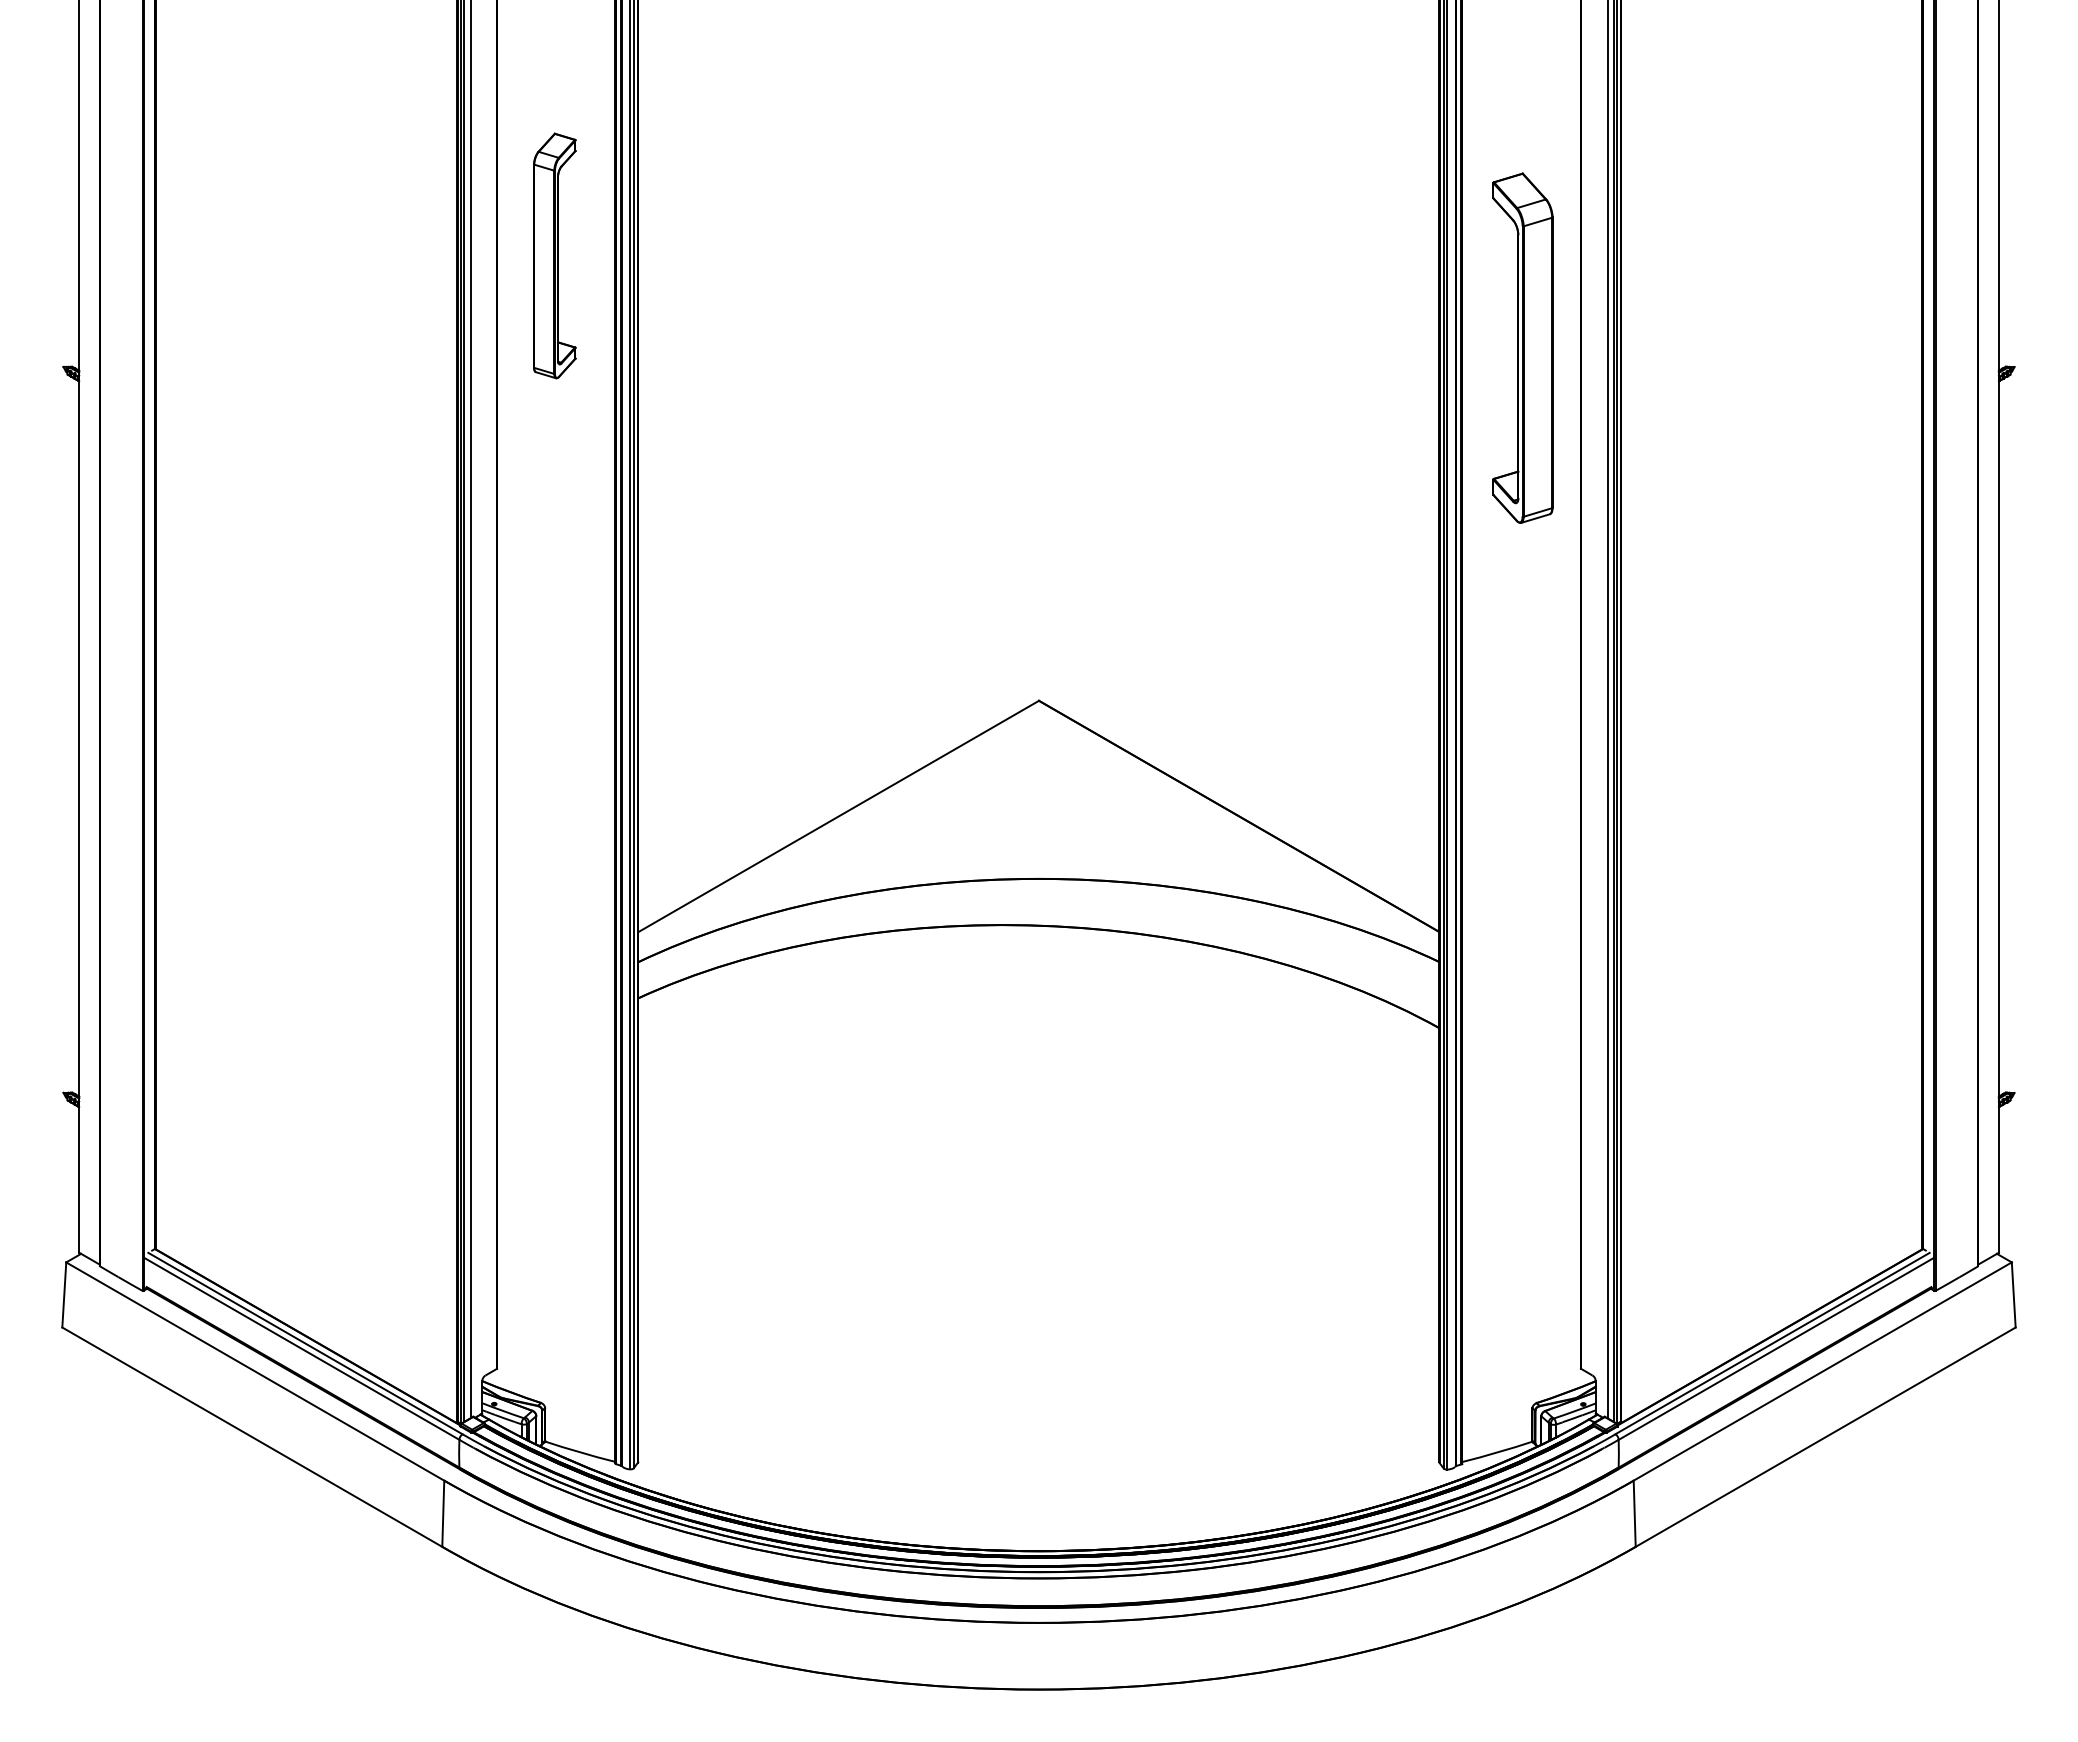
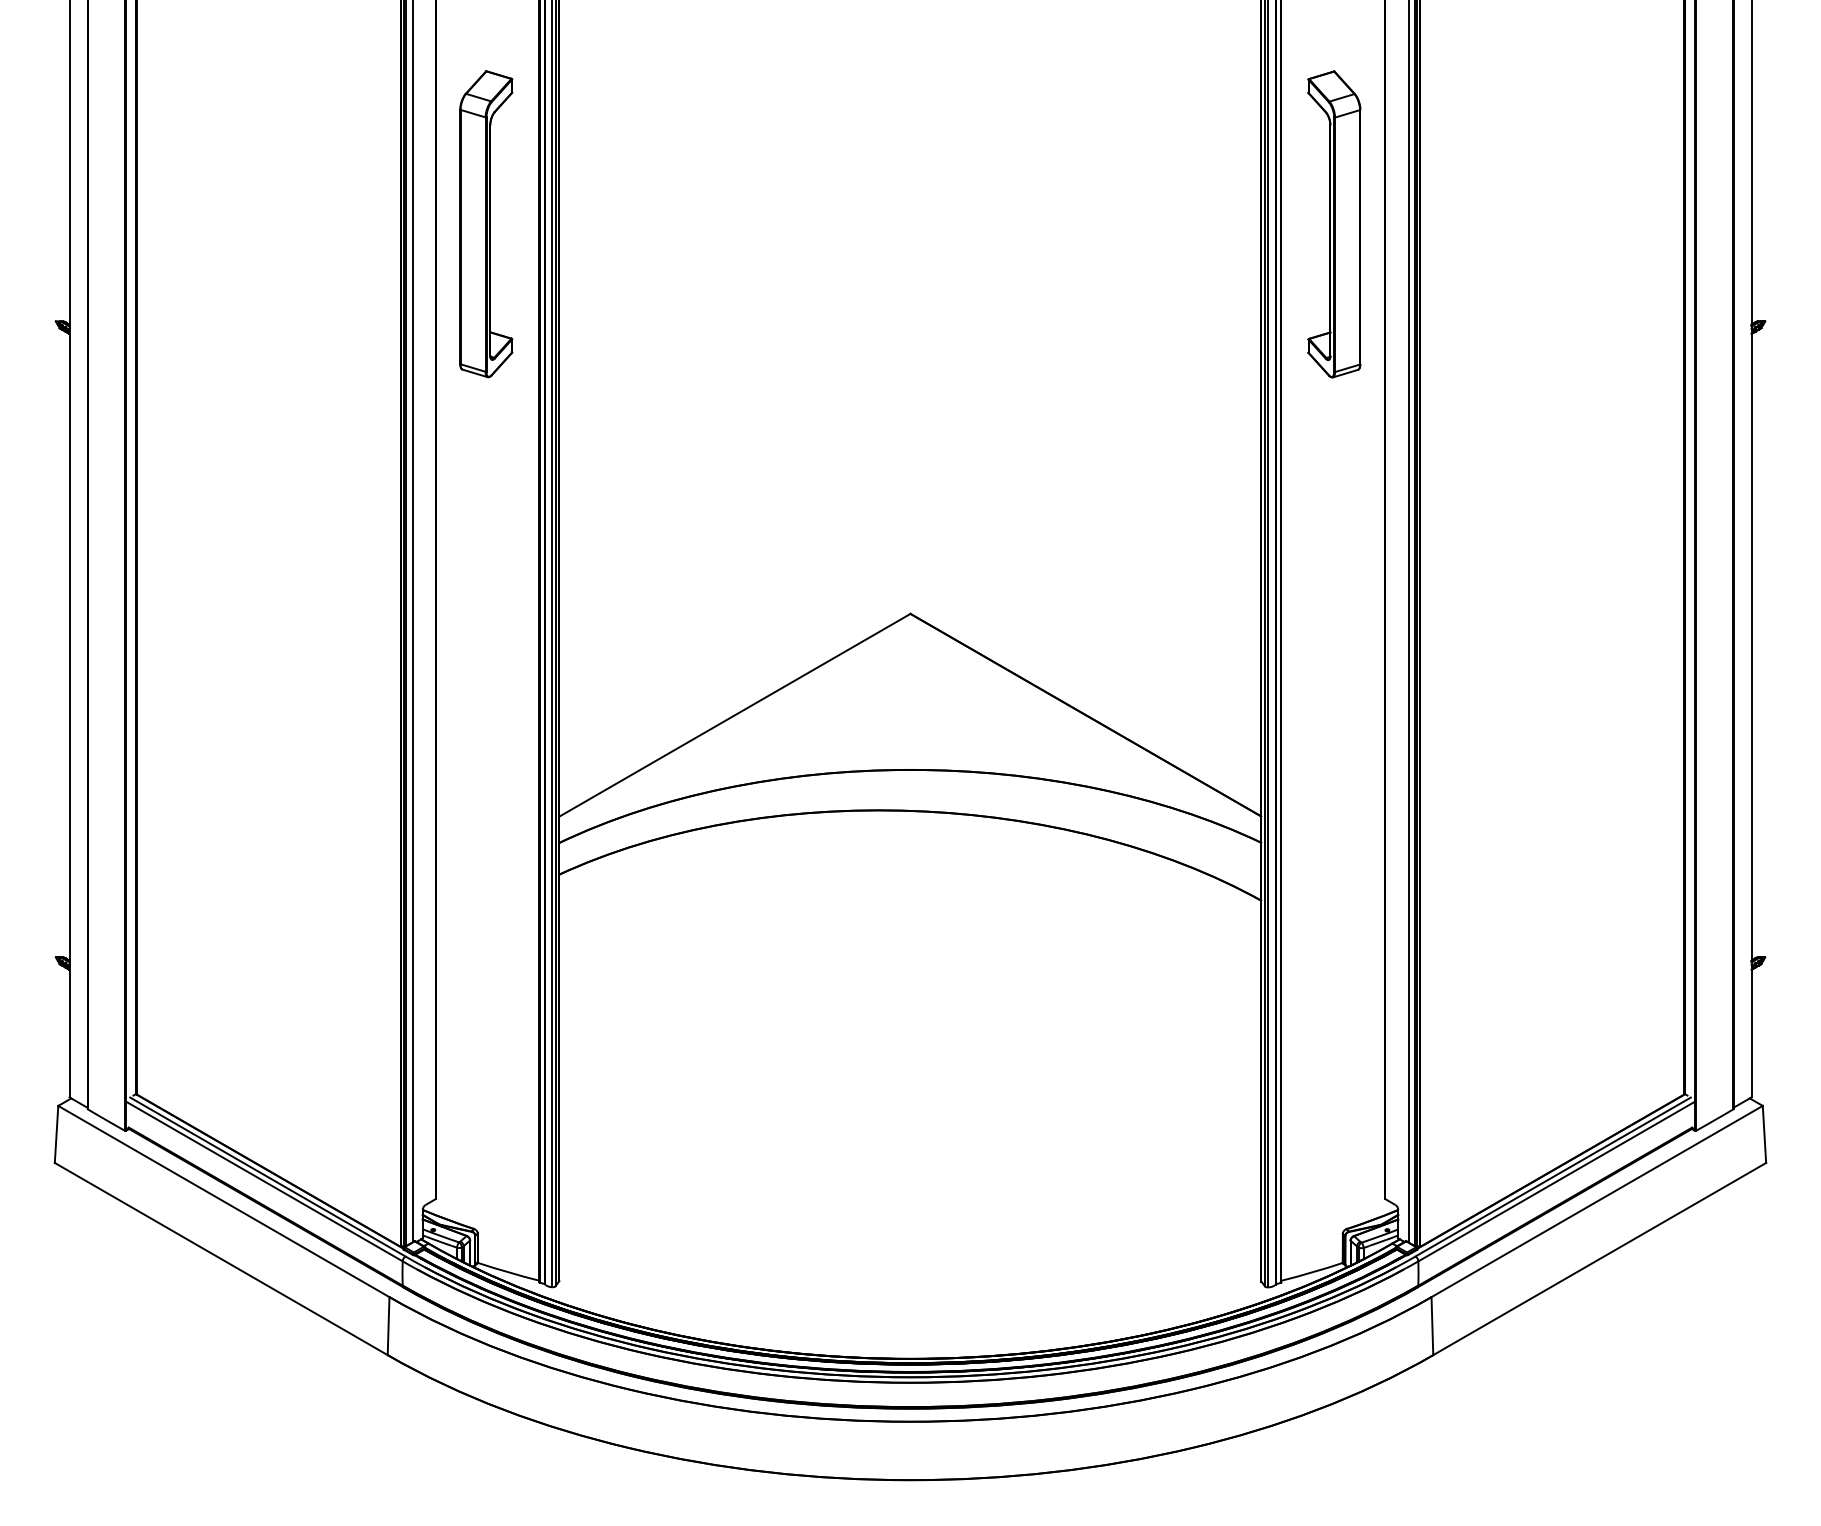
part: (554, 255) -> (486, 223), size x1.43
part: (1522, 347) -> (1334, 223), moved

